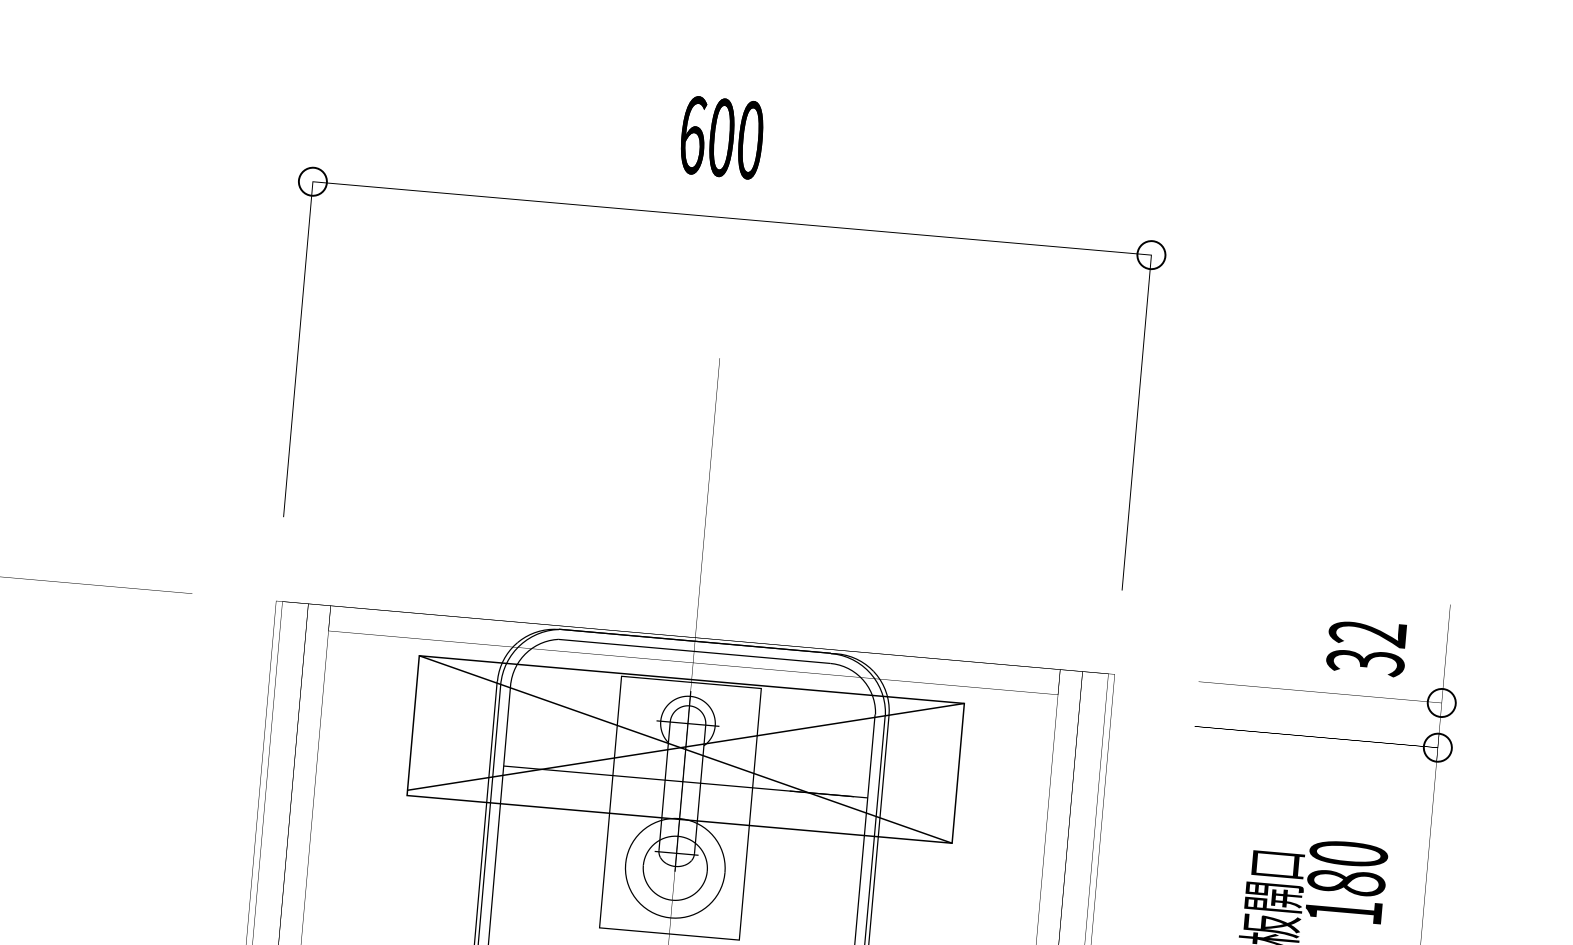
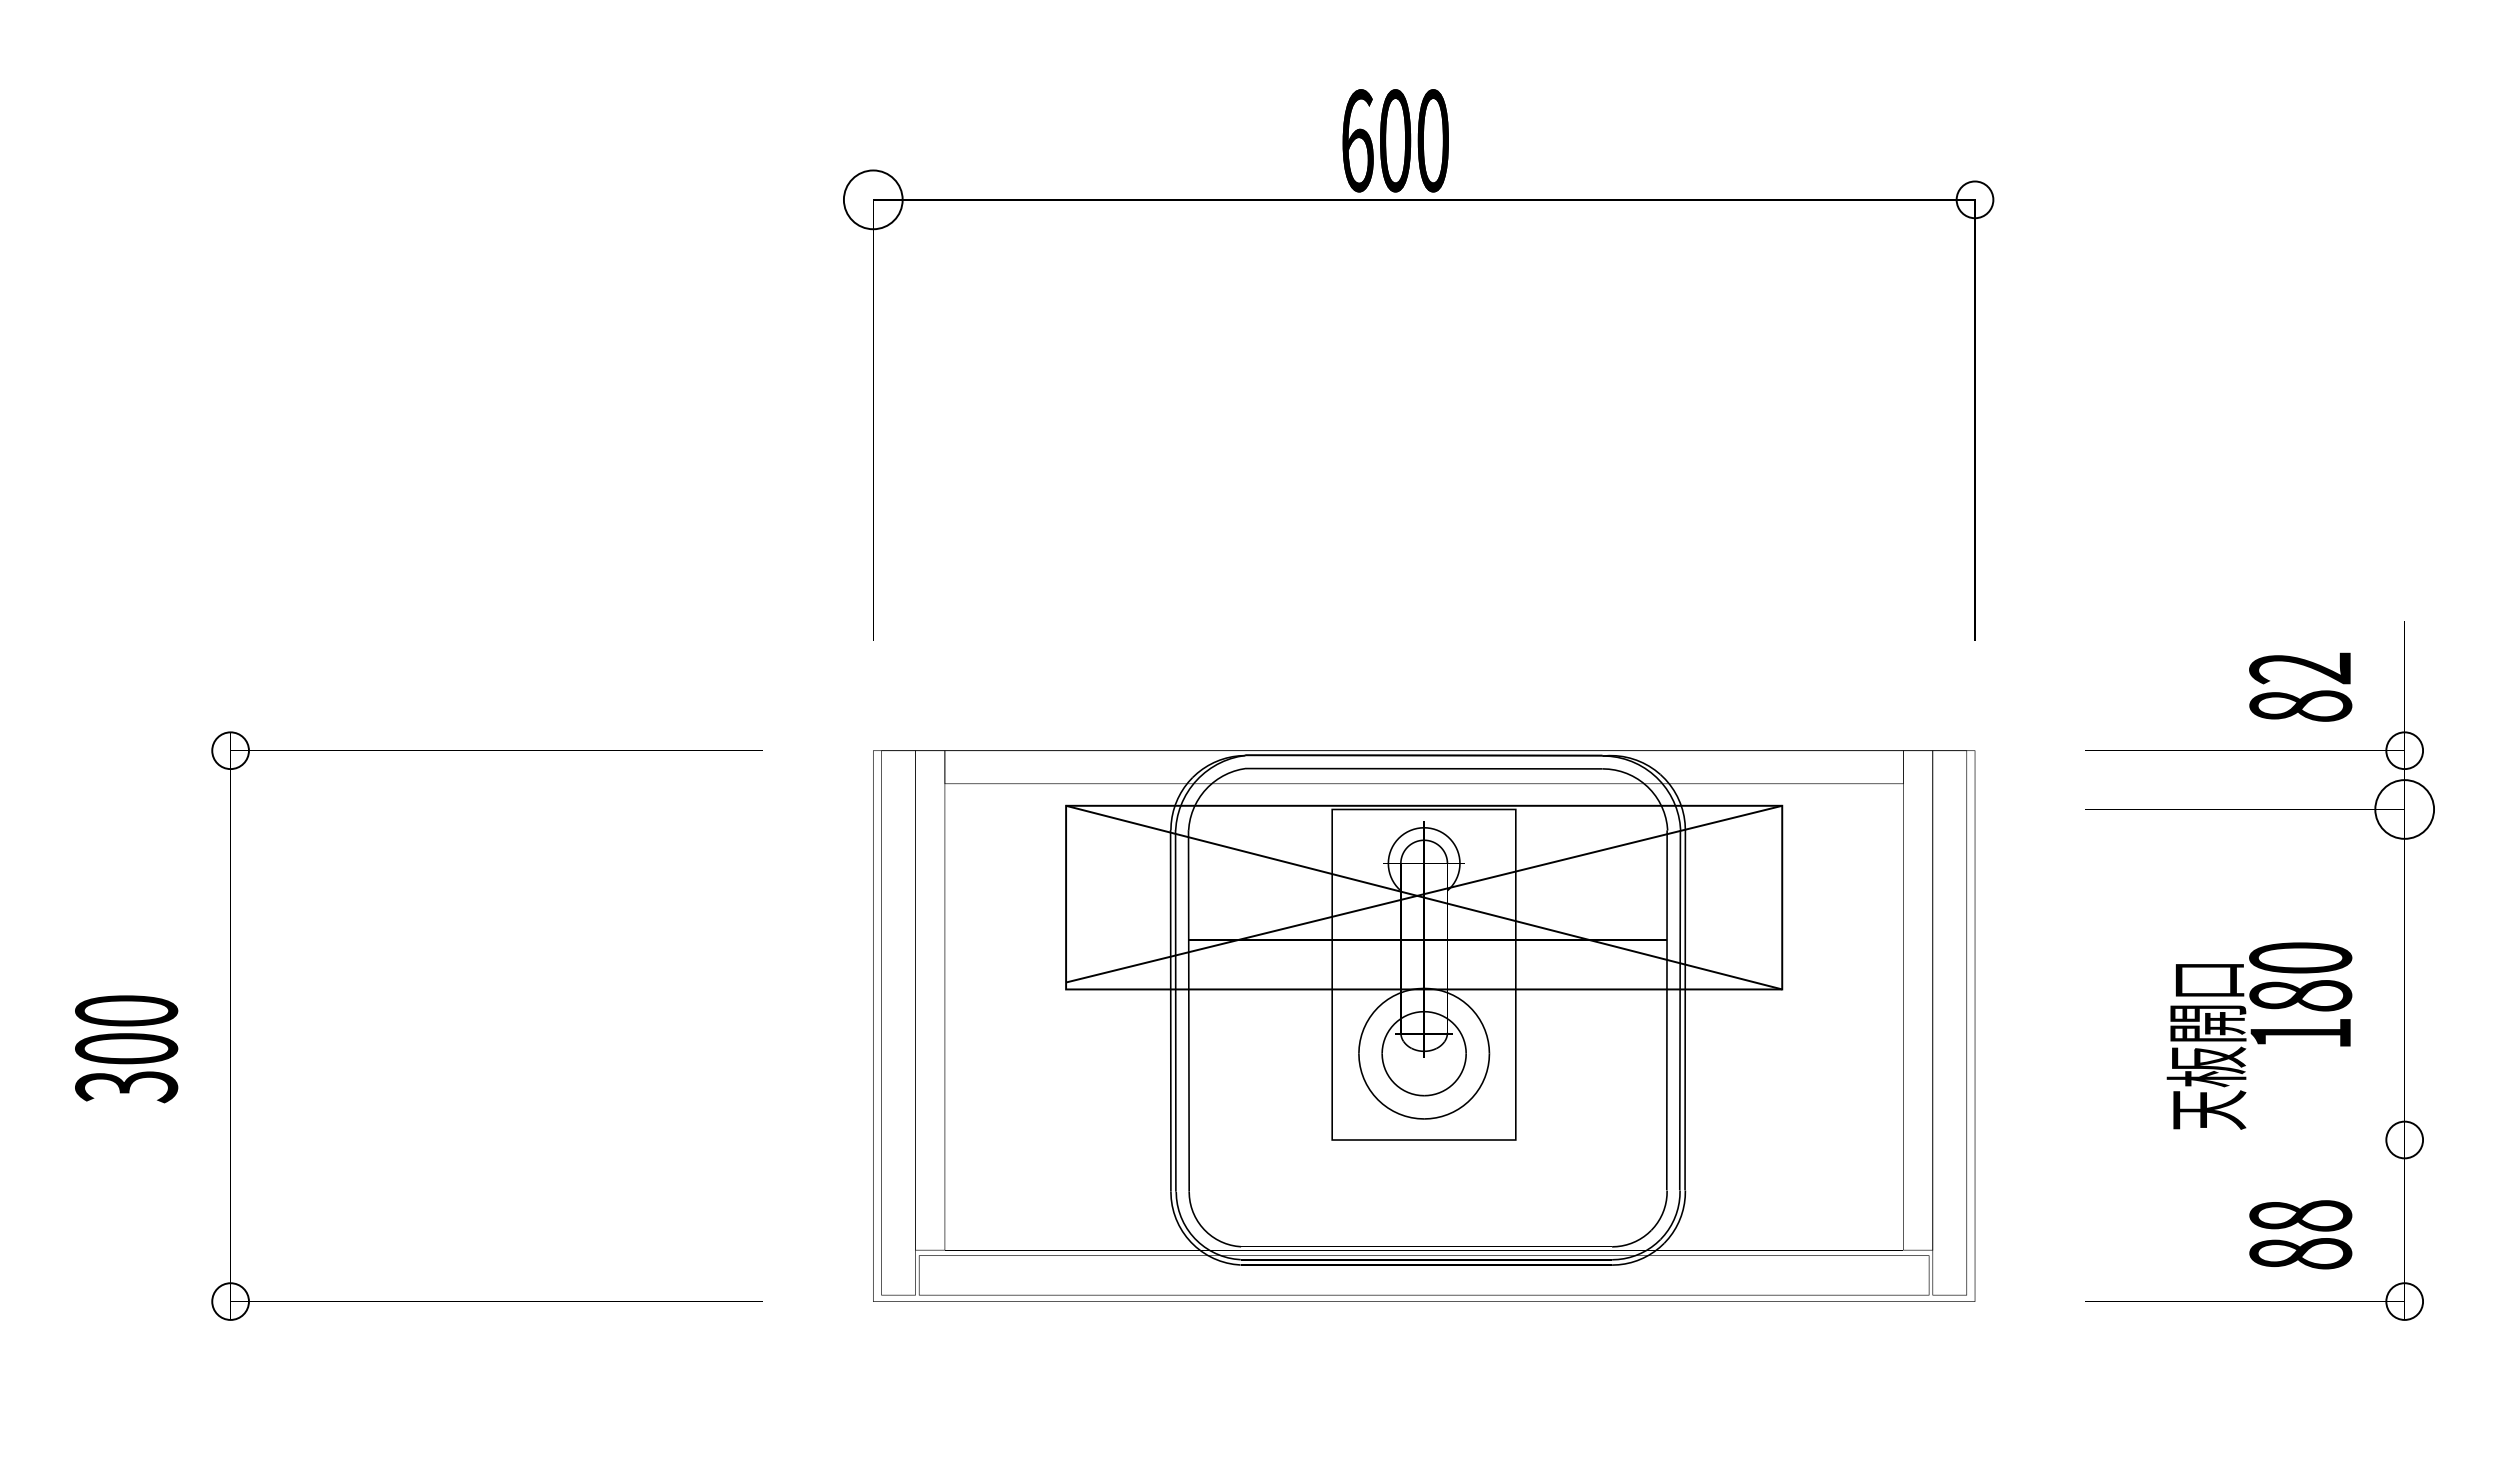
text: (721, 137) -> (1395, 140), moved
circle: (312, 181) -> (872, 199), size x1.6
text: (1365, 662) -> (2300, 706), 32 -> 82
circle: (1437, 747) -> (2404, 809), size x1.6

